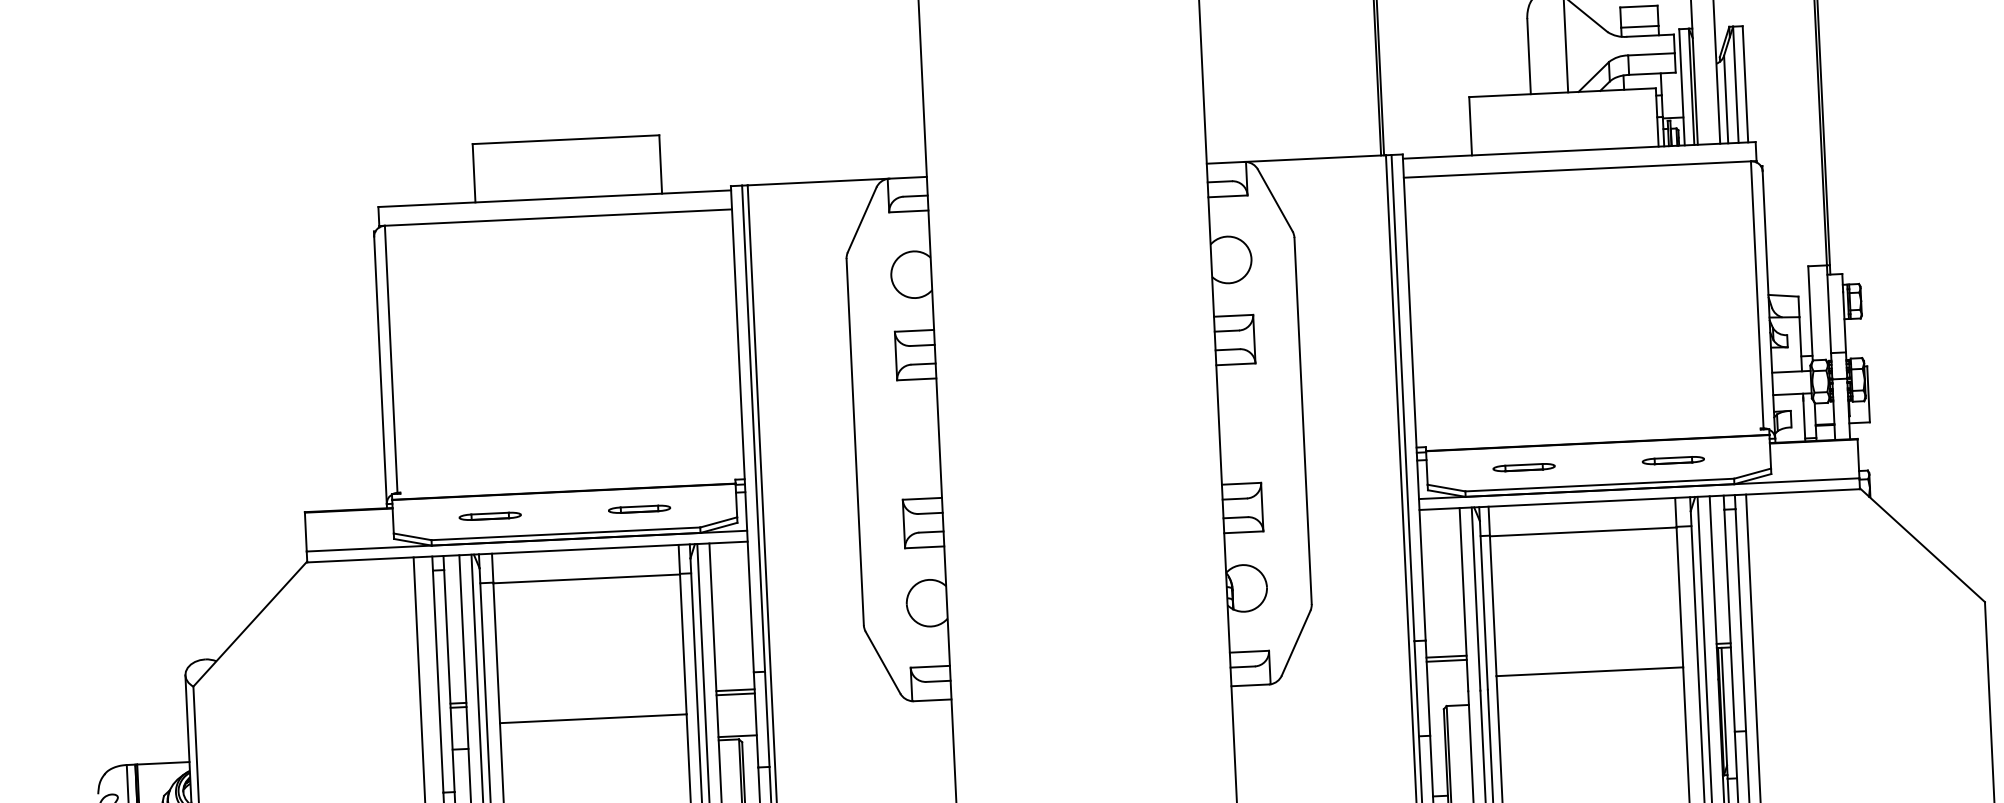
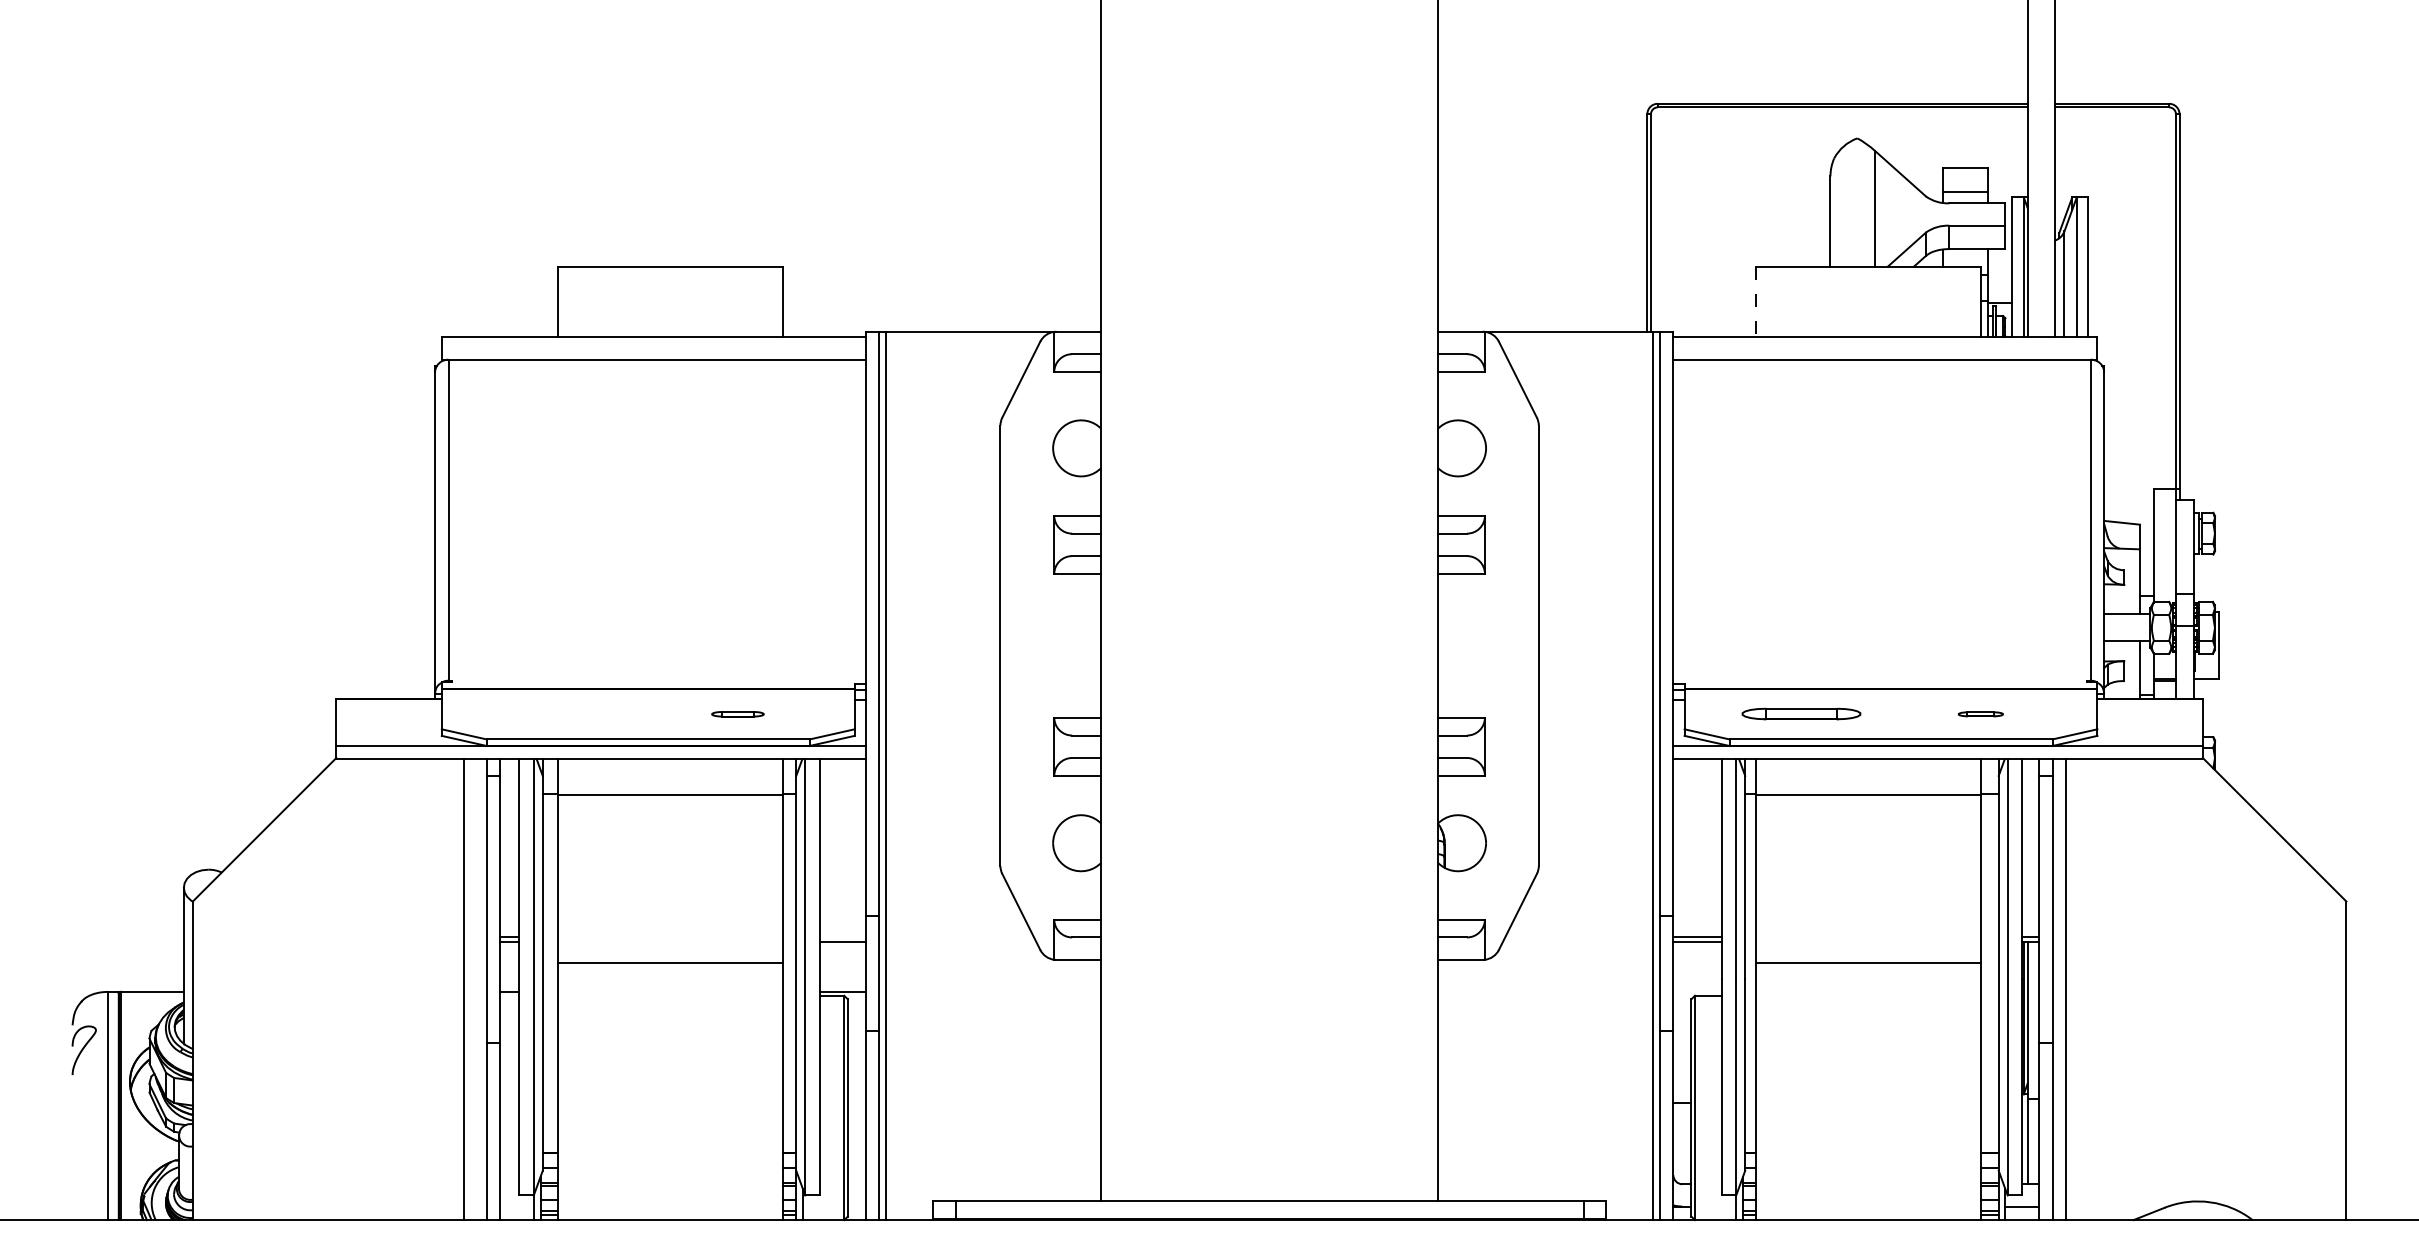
line: (1470, 126) -> (1756, 302), solid -> dashed
part: (1673, 460) -> (1980, 714), size x0.6
part: (1523, 467) -> (1800, 714), size x1.6
part: (639, 509) -> (737, 714), size x0.7
part: (490, 516) -> (558, 714), removed
line: (735, 690) -> (842, 936), removed

